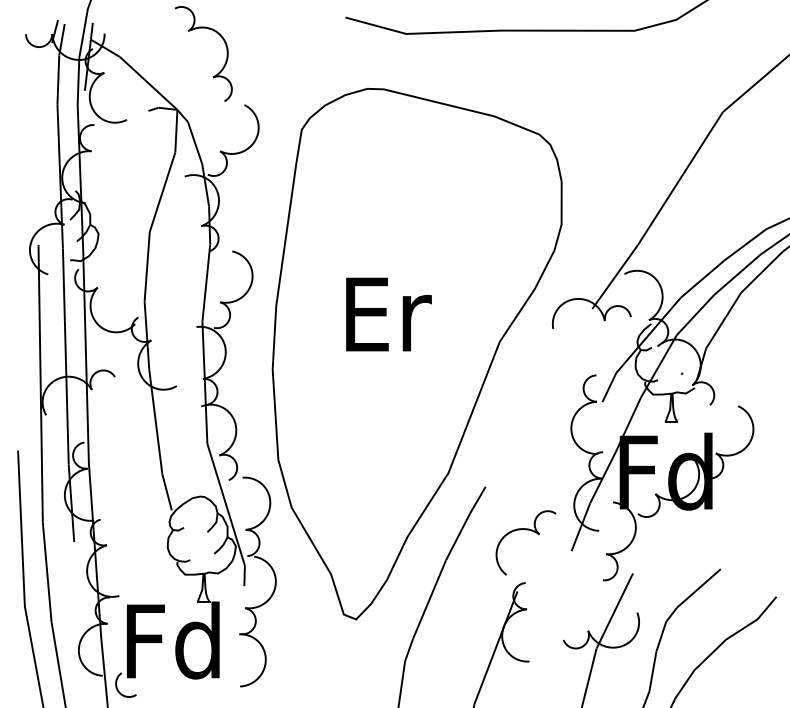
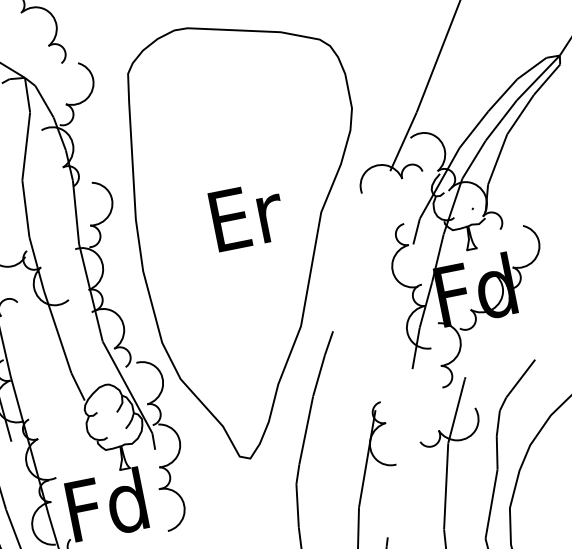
text: (388, 314) -> (247, 216), moved
part: (526, 530) -> (372, 359), removed

